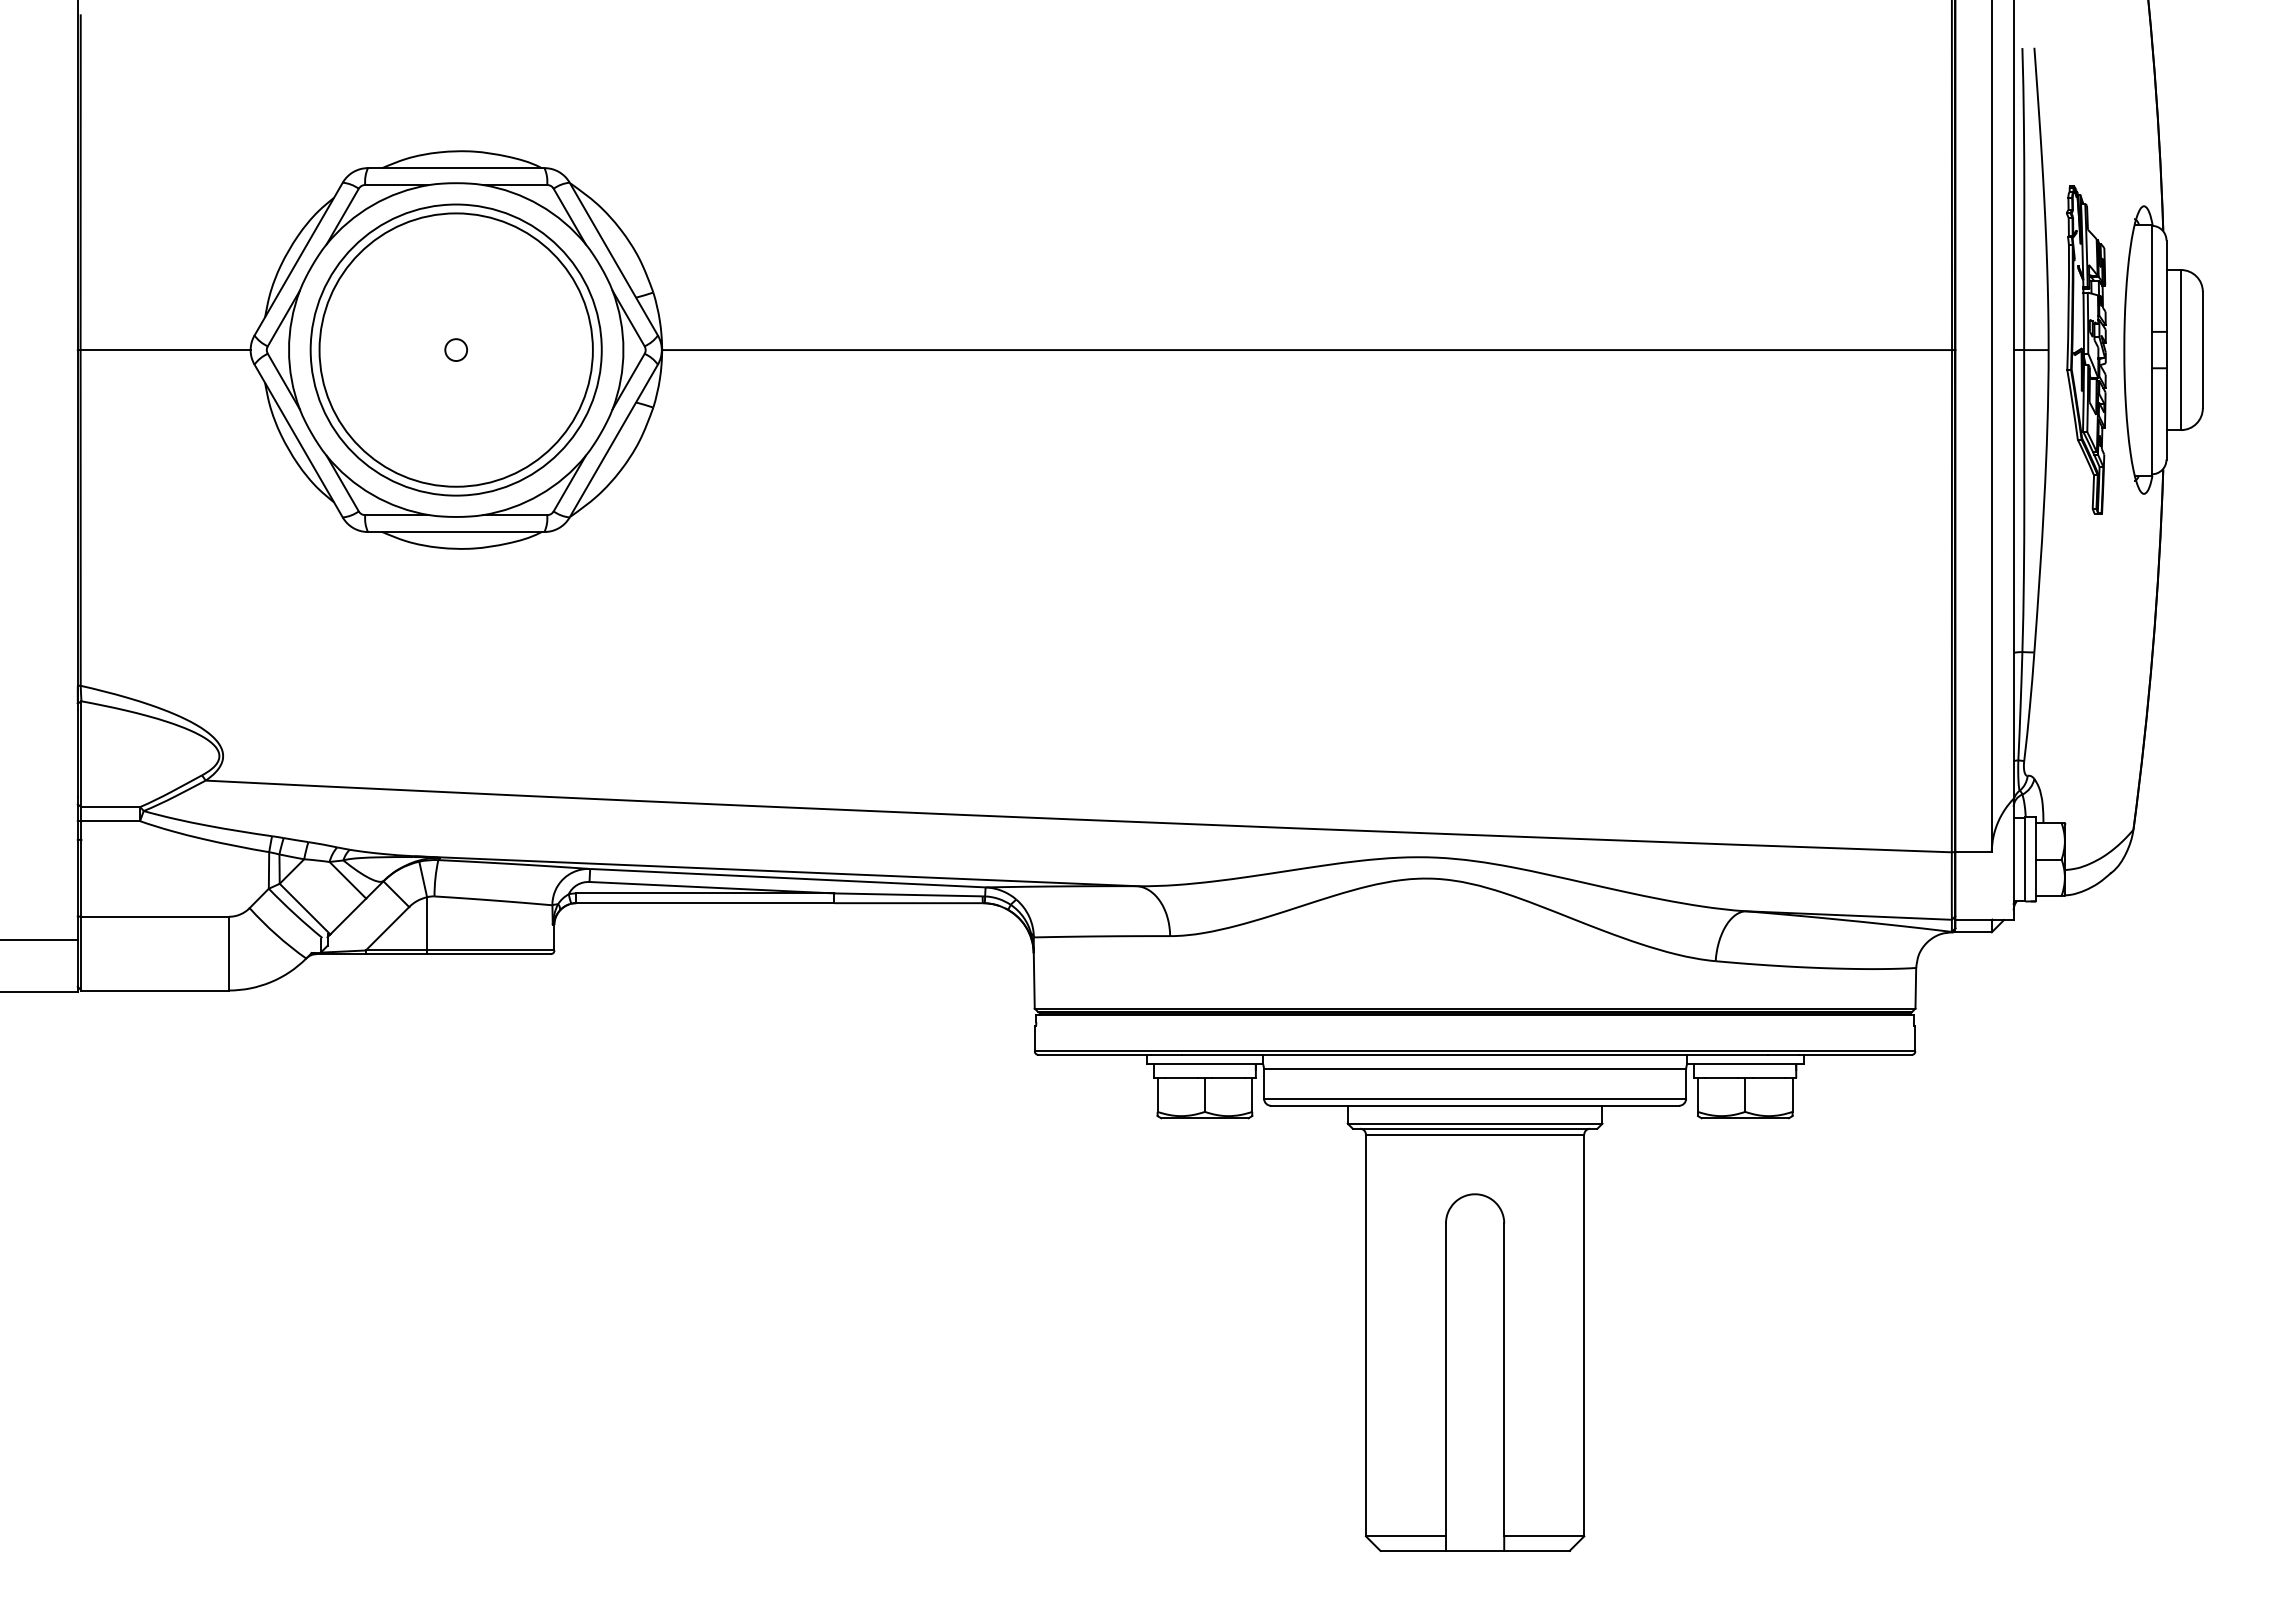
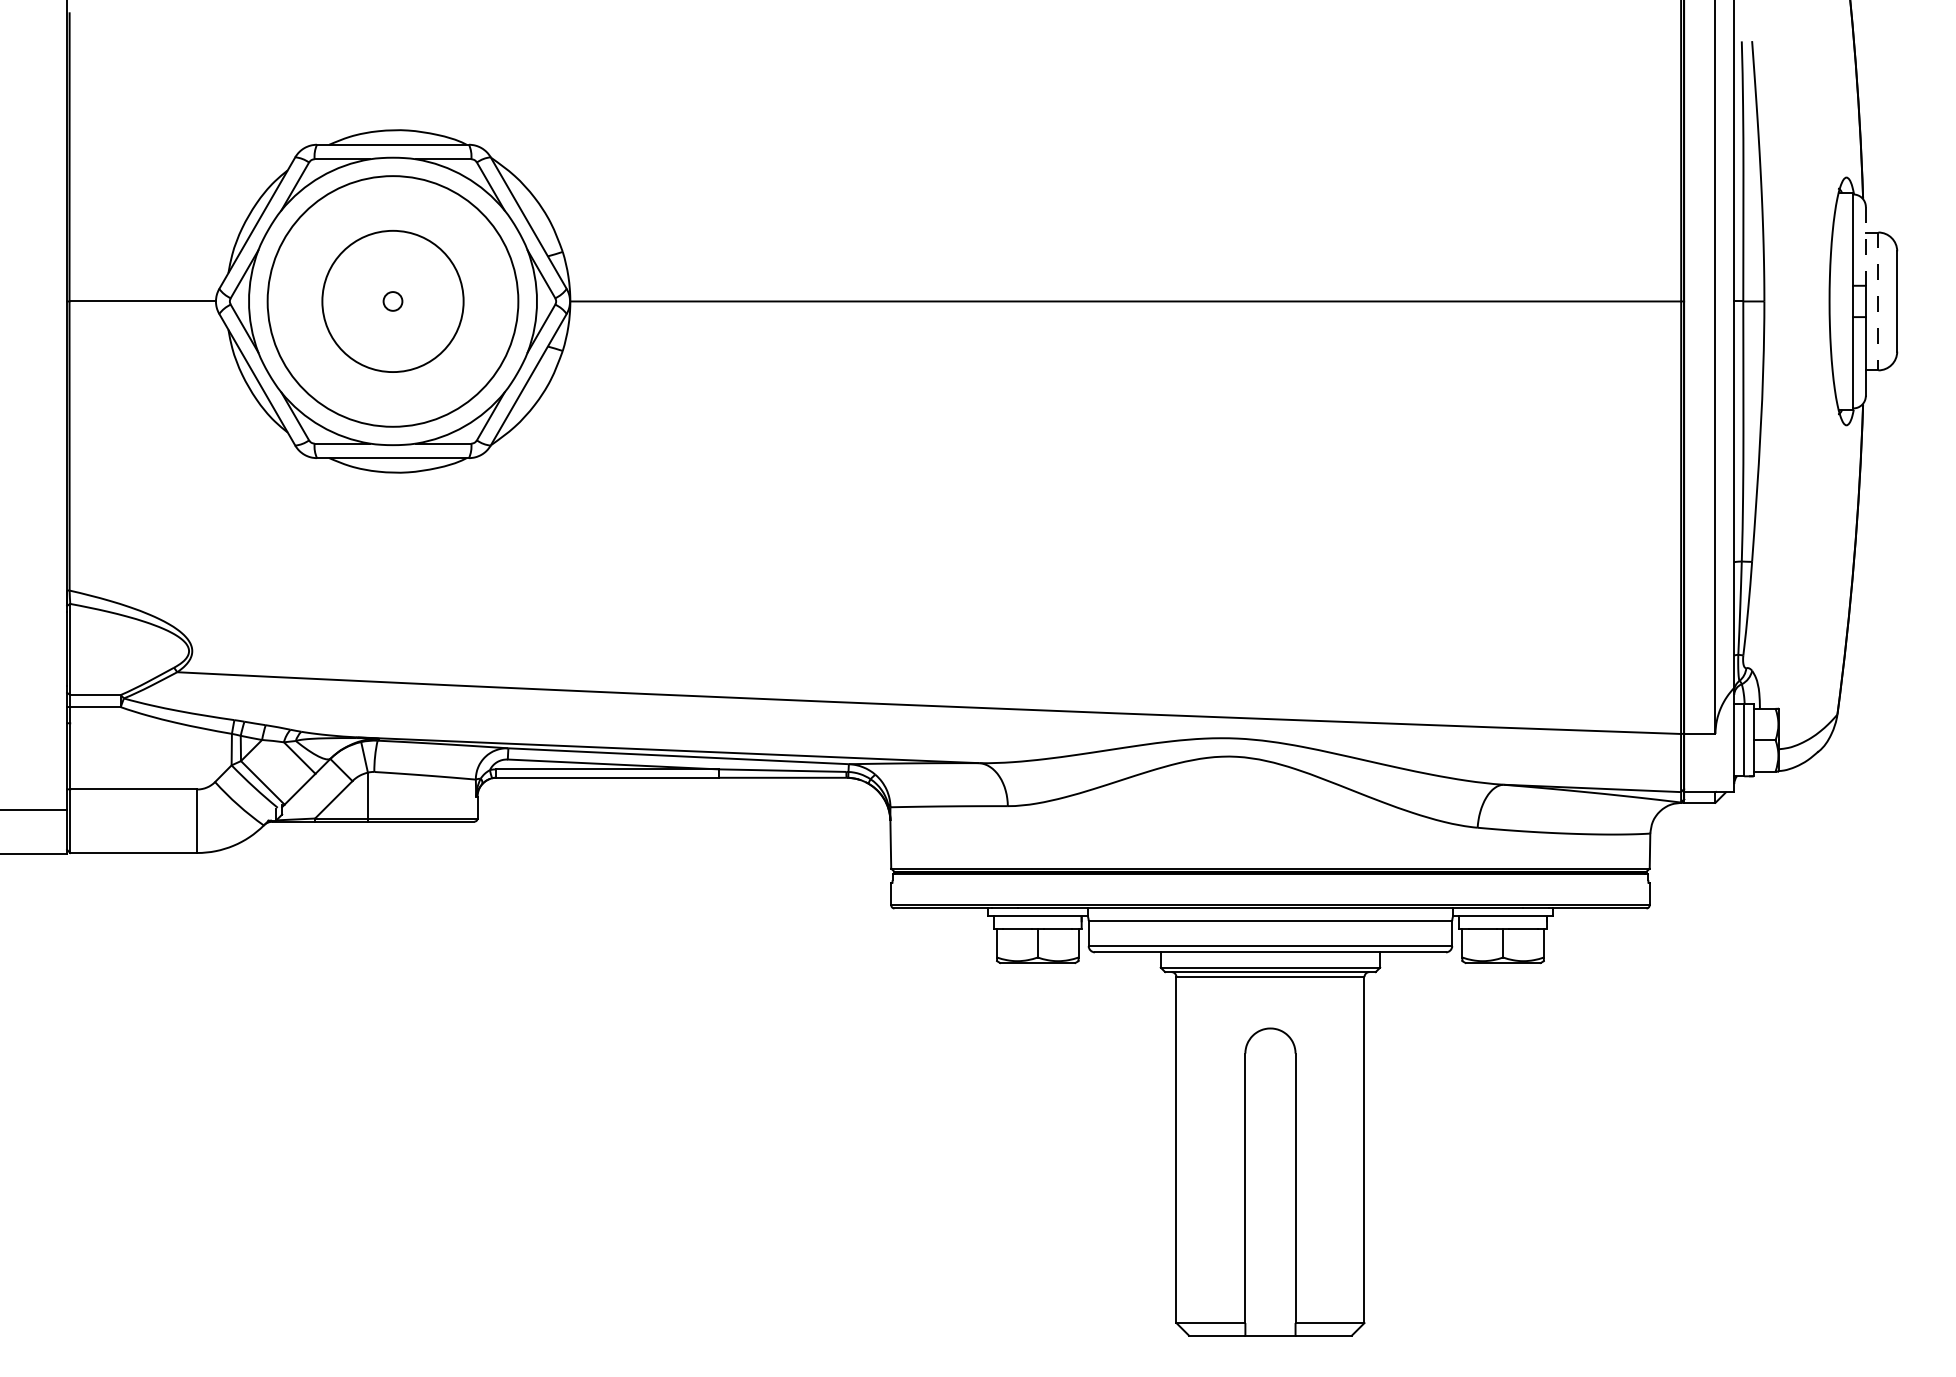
line: (2166, 286) -> (1865, 246), solid -> dashed
circle: (455, 349) -> (392, 300), size x0.6
part: (2086, 349) -> (1797, 300), removed
line: (2181, 350) -> (1878, 301), solid -> dashed

